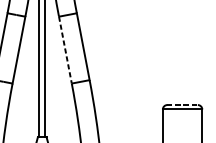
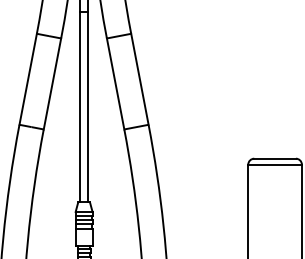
line: (65, 50) -> (115, 84), dashed -> solid
line: (182, 104) -> (275, 158), dashed -> solid

